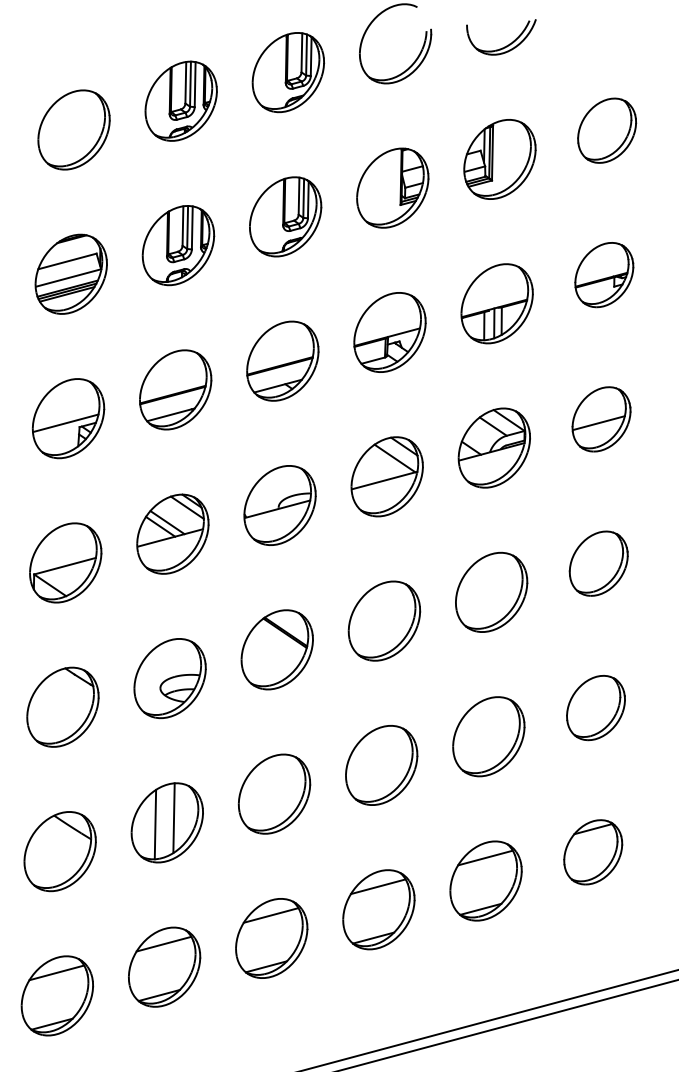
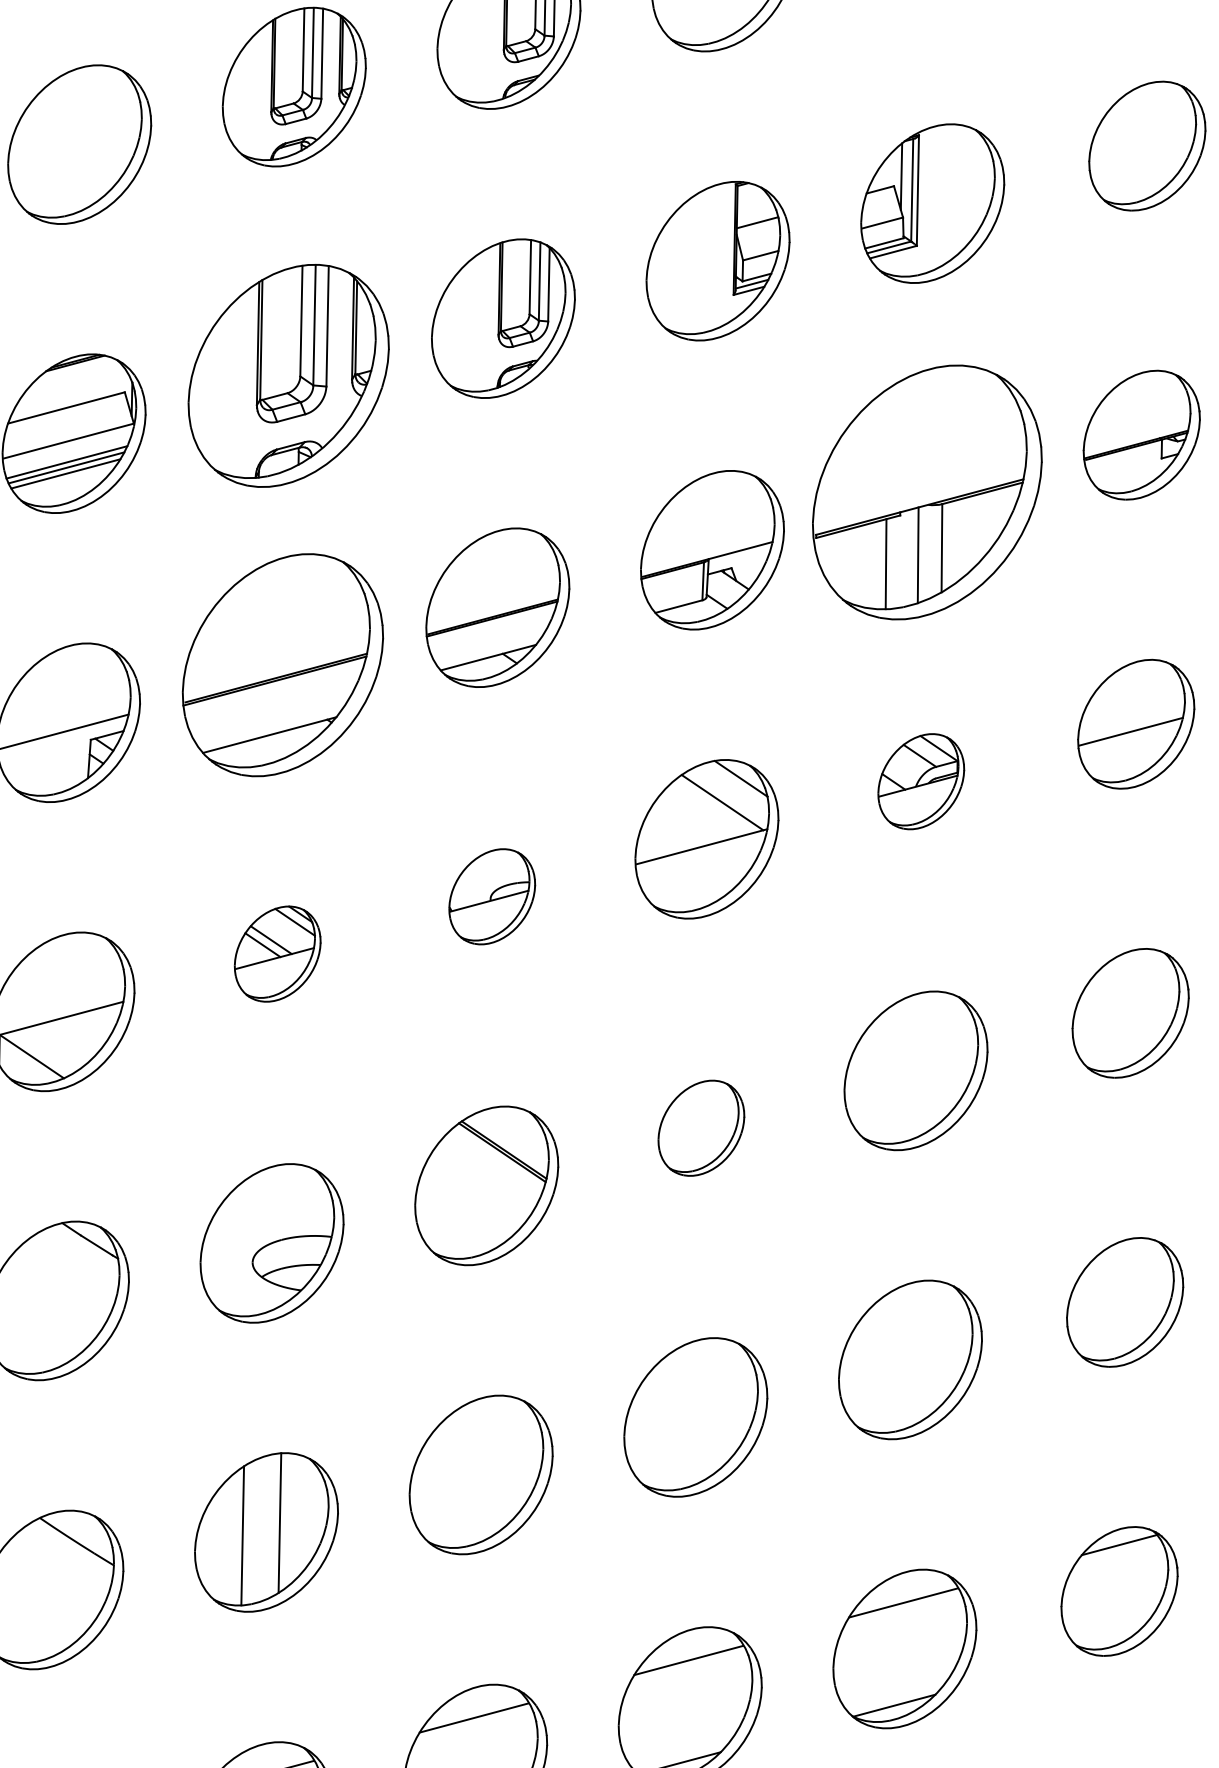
part: (178, 245) -> (288, 375), size x1.4
part: (496, 303) -> (925, 492), size x1.6
part: (175, 389) -> (282, 664), size x1.4
part: (493, 447) -> (919, 780), size x0.6
part: (279, 505) -> (491, 896), size x0.6
part: (172, 533) -> (276, 952), size x0.6
part: (384, 620) -> (701, 1127), size x0.6

